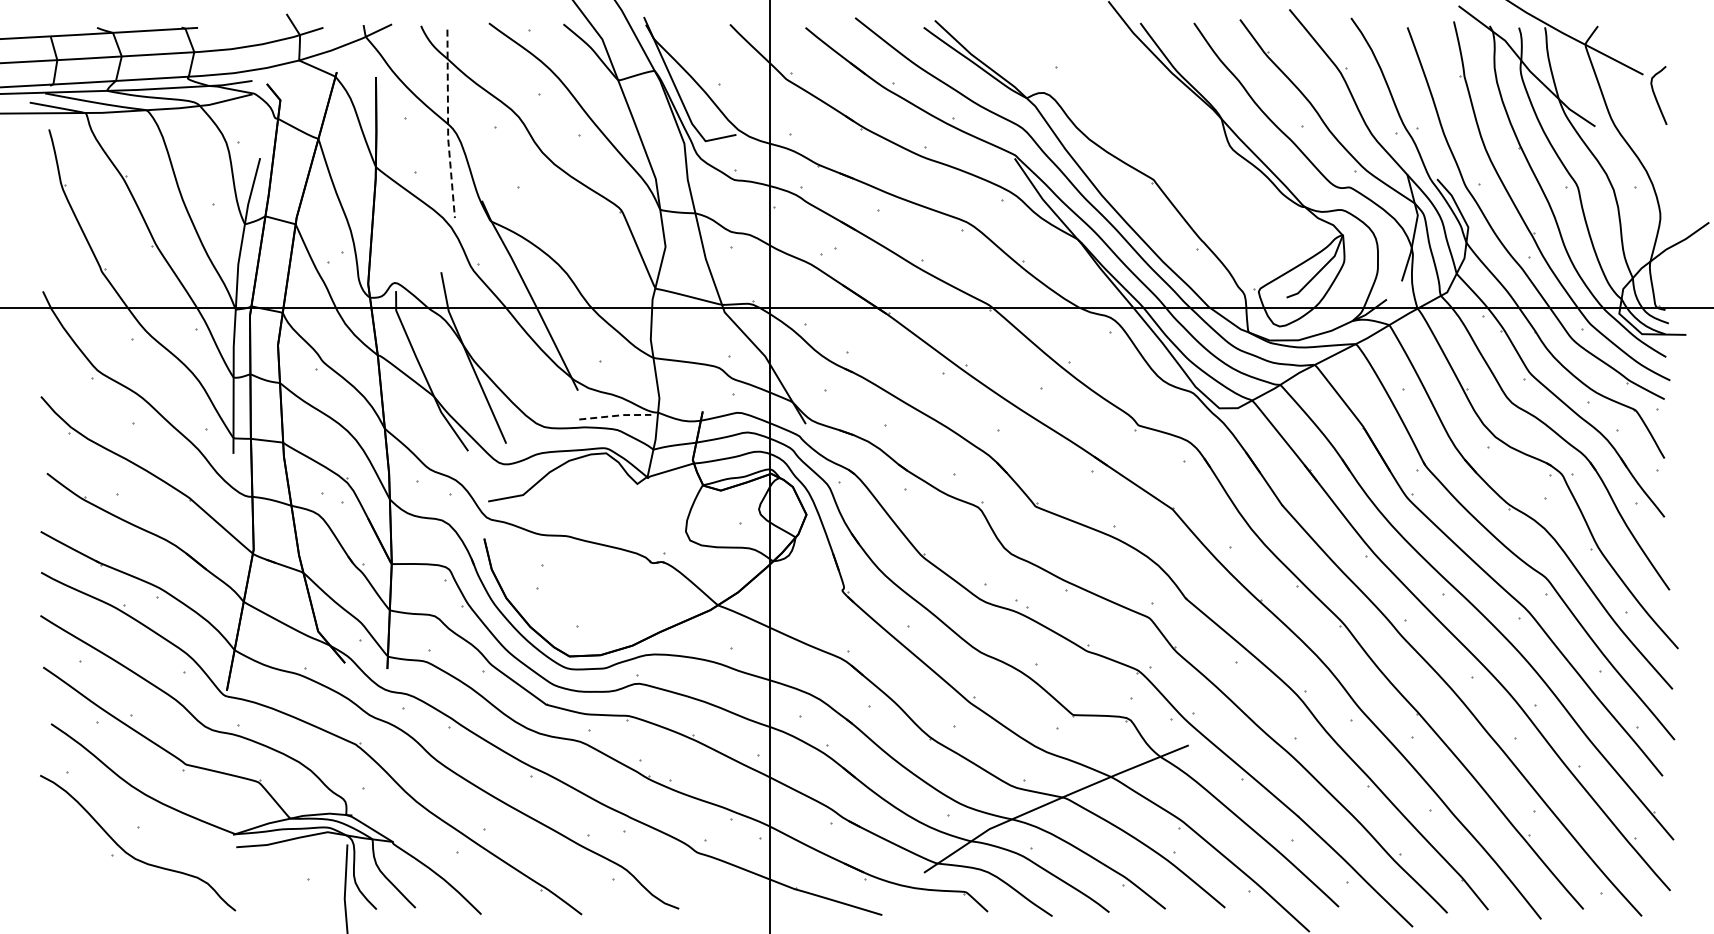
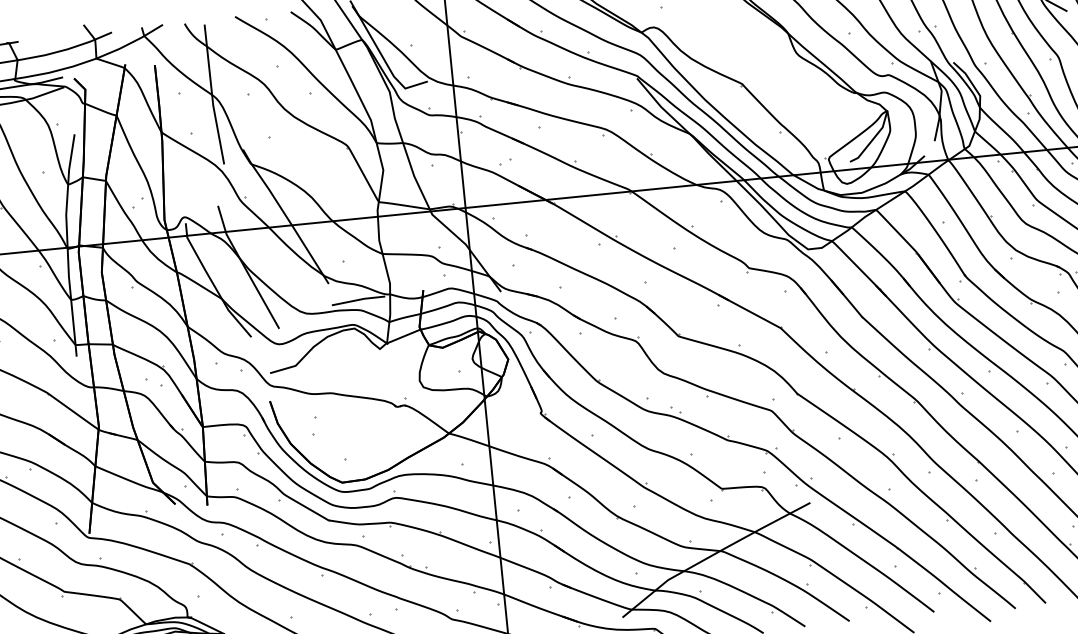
line: (448, 124) -> (212, 95), dashed -> solid
line: (615, 415) -> (358, 299), dashed -> solid

